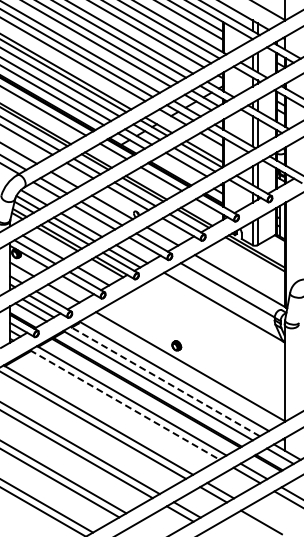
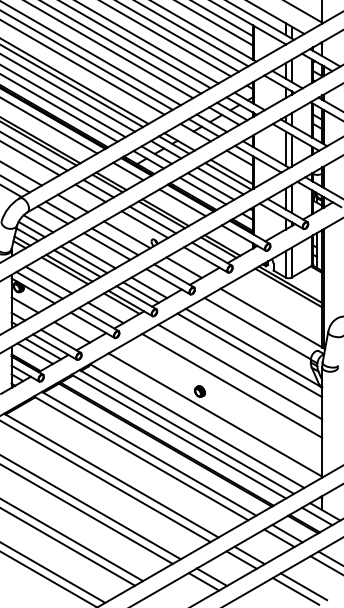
line: (178, 168) -> (201, 190), added
line: (220, 313) -> (249, 354), added
line: (211, 328) -> (239, 371), added
line: (204, 340) -> (231, 385), added
line: (164, 381) -> (186, 431), dashed -> solid
line: (125, 405) -> (142, 459), dashed -> solid
line: (268, 518) -> (303, 586), added

